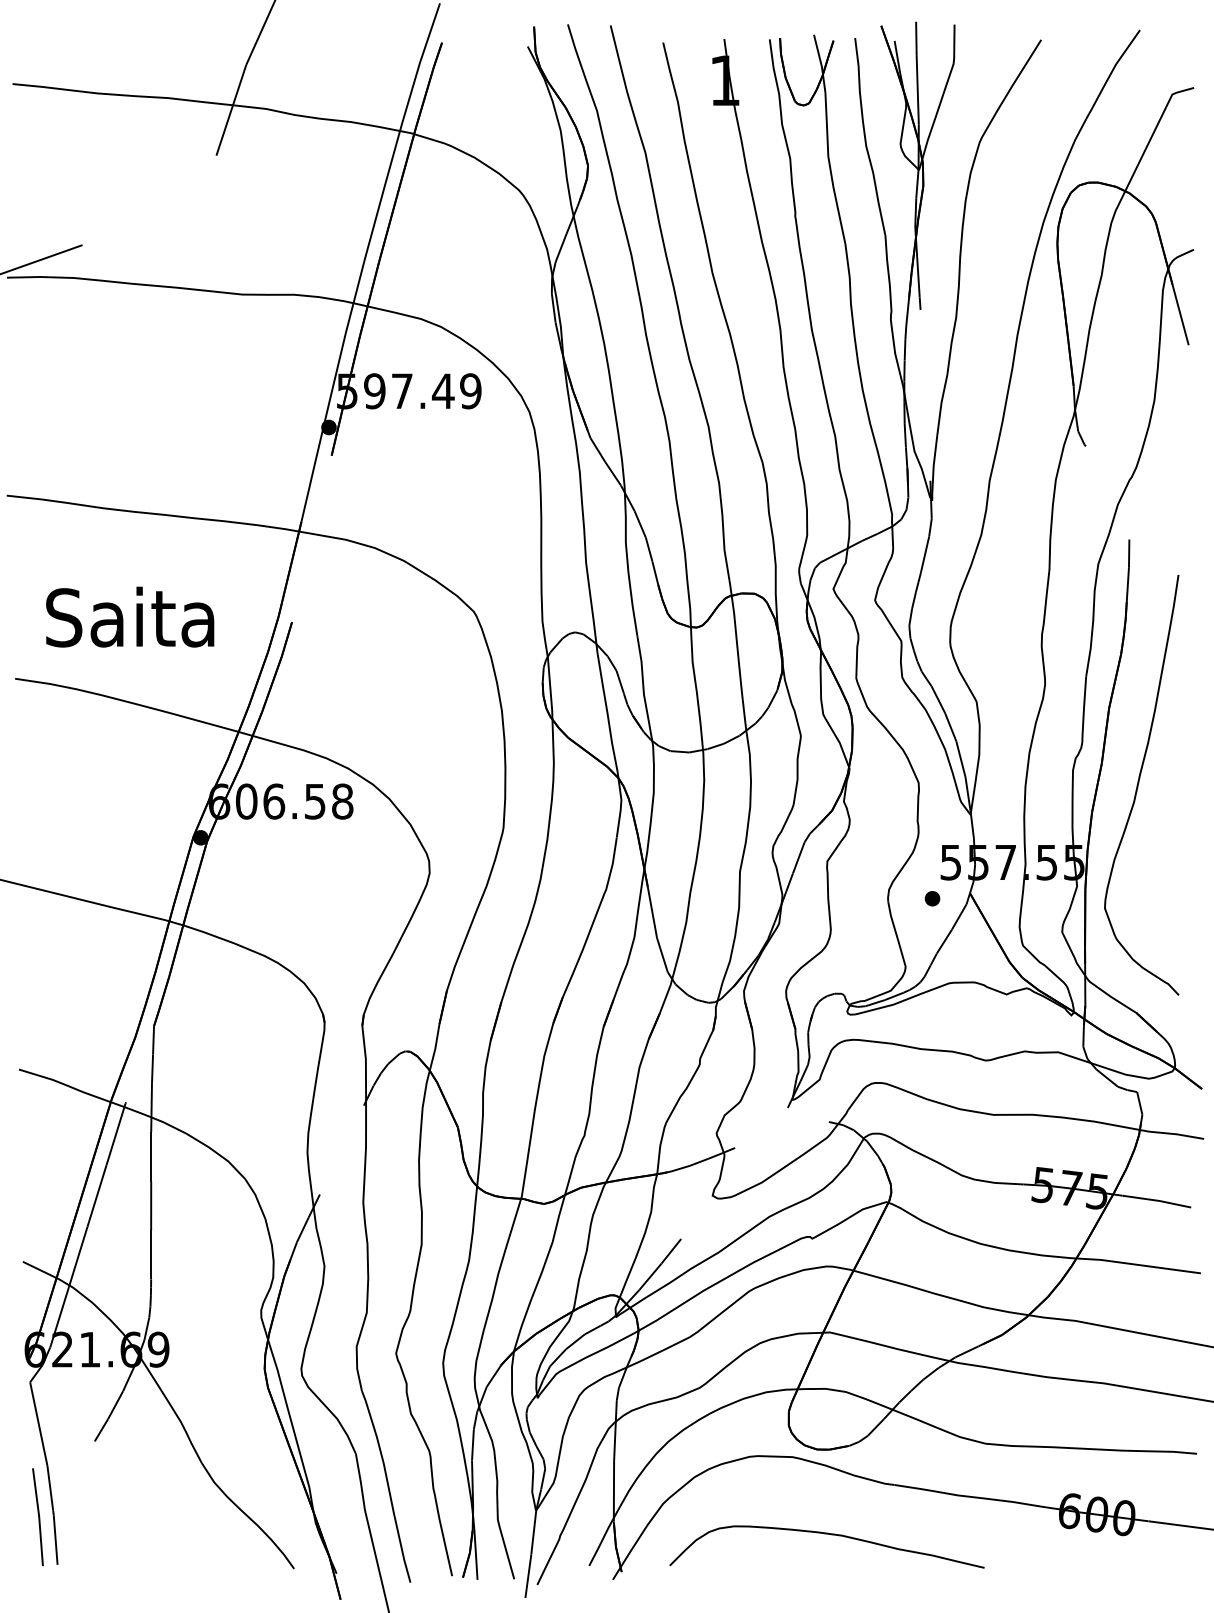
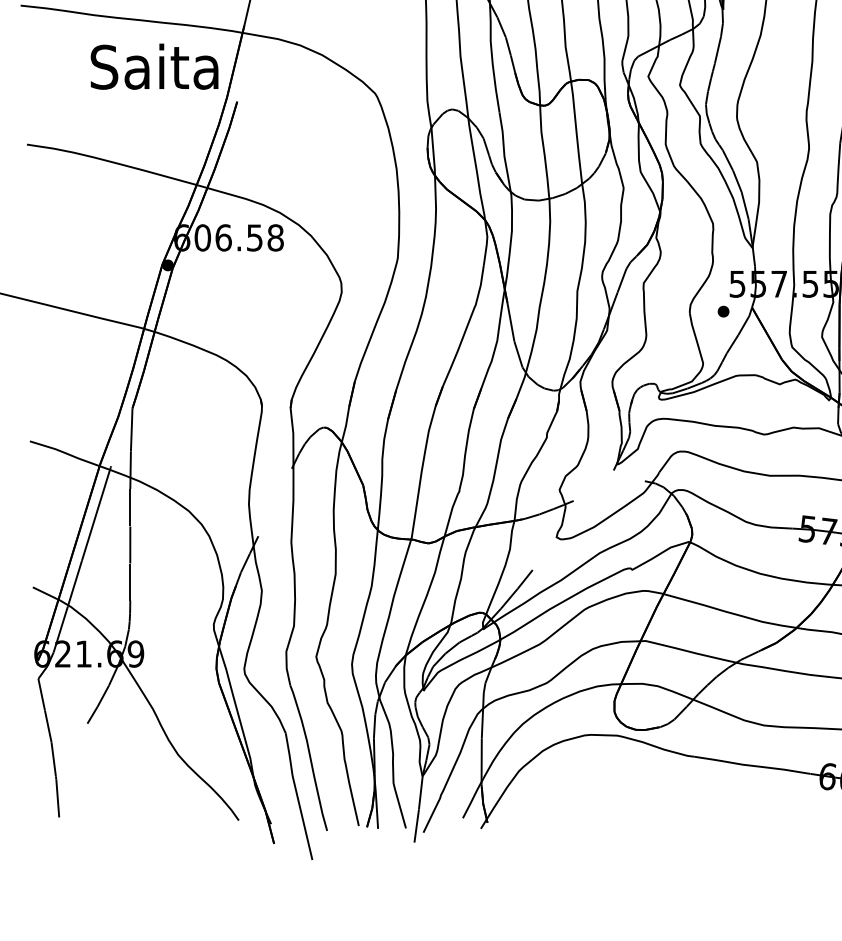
text: (130, 616) -> (154, 66), moved
line: (38, 1517) -> (44, 781), removed
curve: (826, 1534) -> (643, 794), removed

